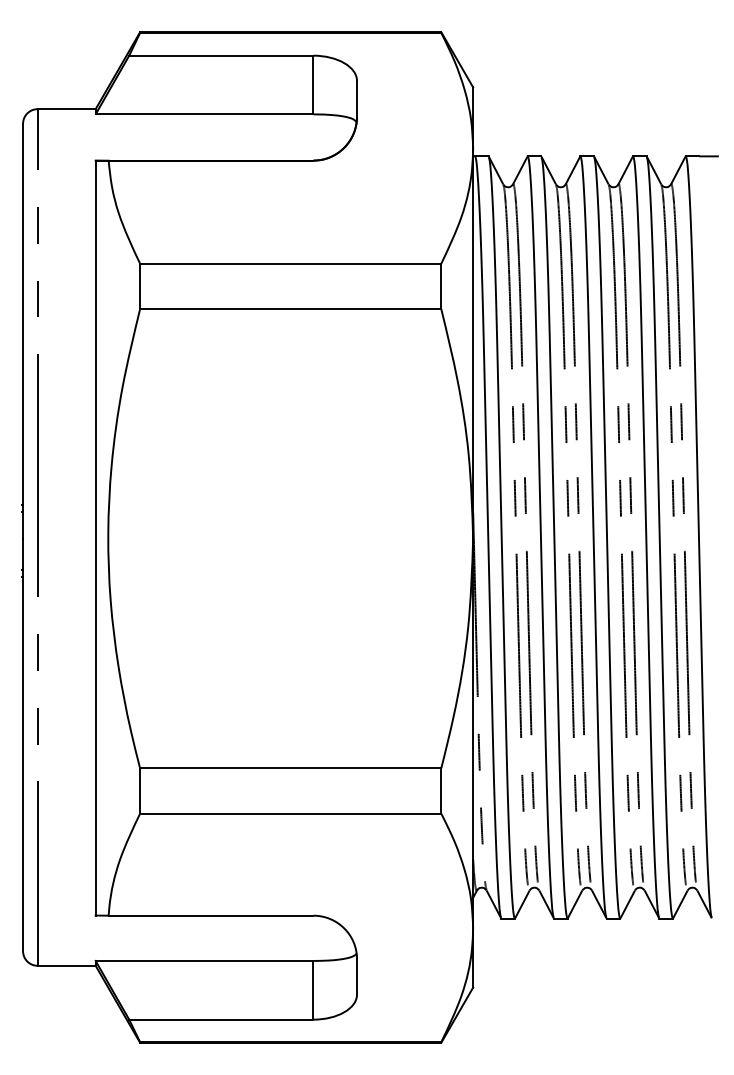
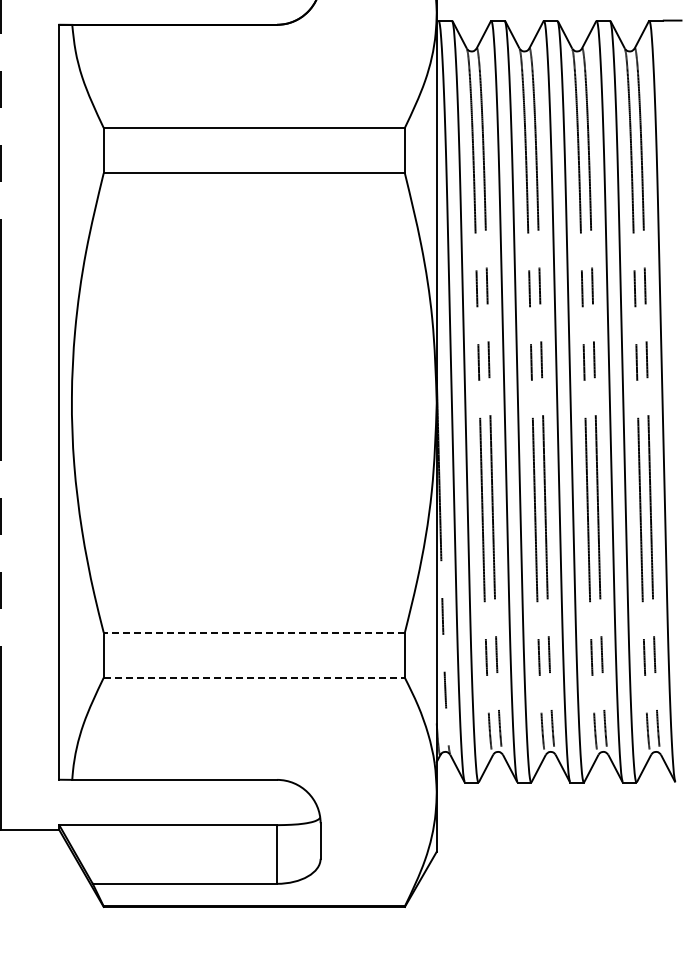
line: (290, 768) -> (254, 632), solid -> dashed
line: (290, 813) -> (254, 677), solid -> dashed

